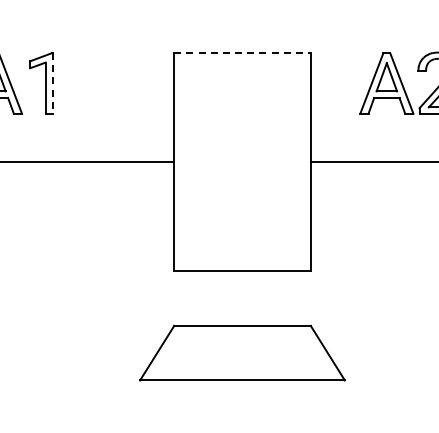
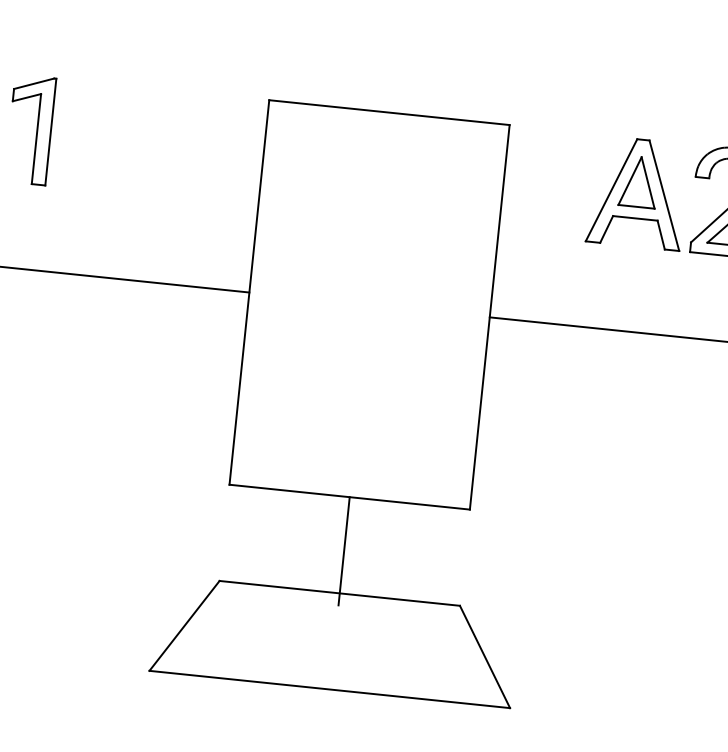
line: (243, 52) -> (391, 112), dashed -> solid
line: (53, 83) -> (51, 132), dashed -> solid
line: (242, 301) -> (344, 550), added

